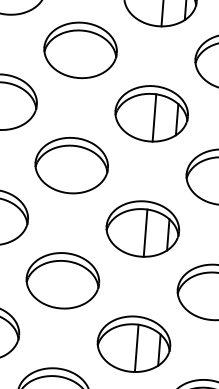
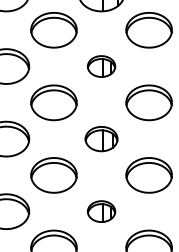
part: (151, 113) -> (101, 66), size x0.6
part: (142, 228) -> (101, 138), size x0.7
part: (133, 343) -> (101, 211), size x0.6

